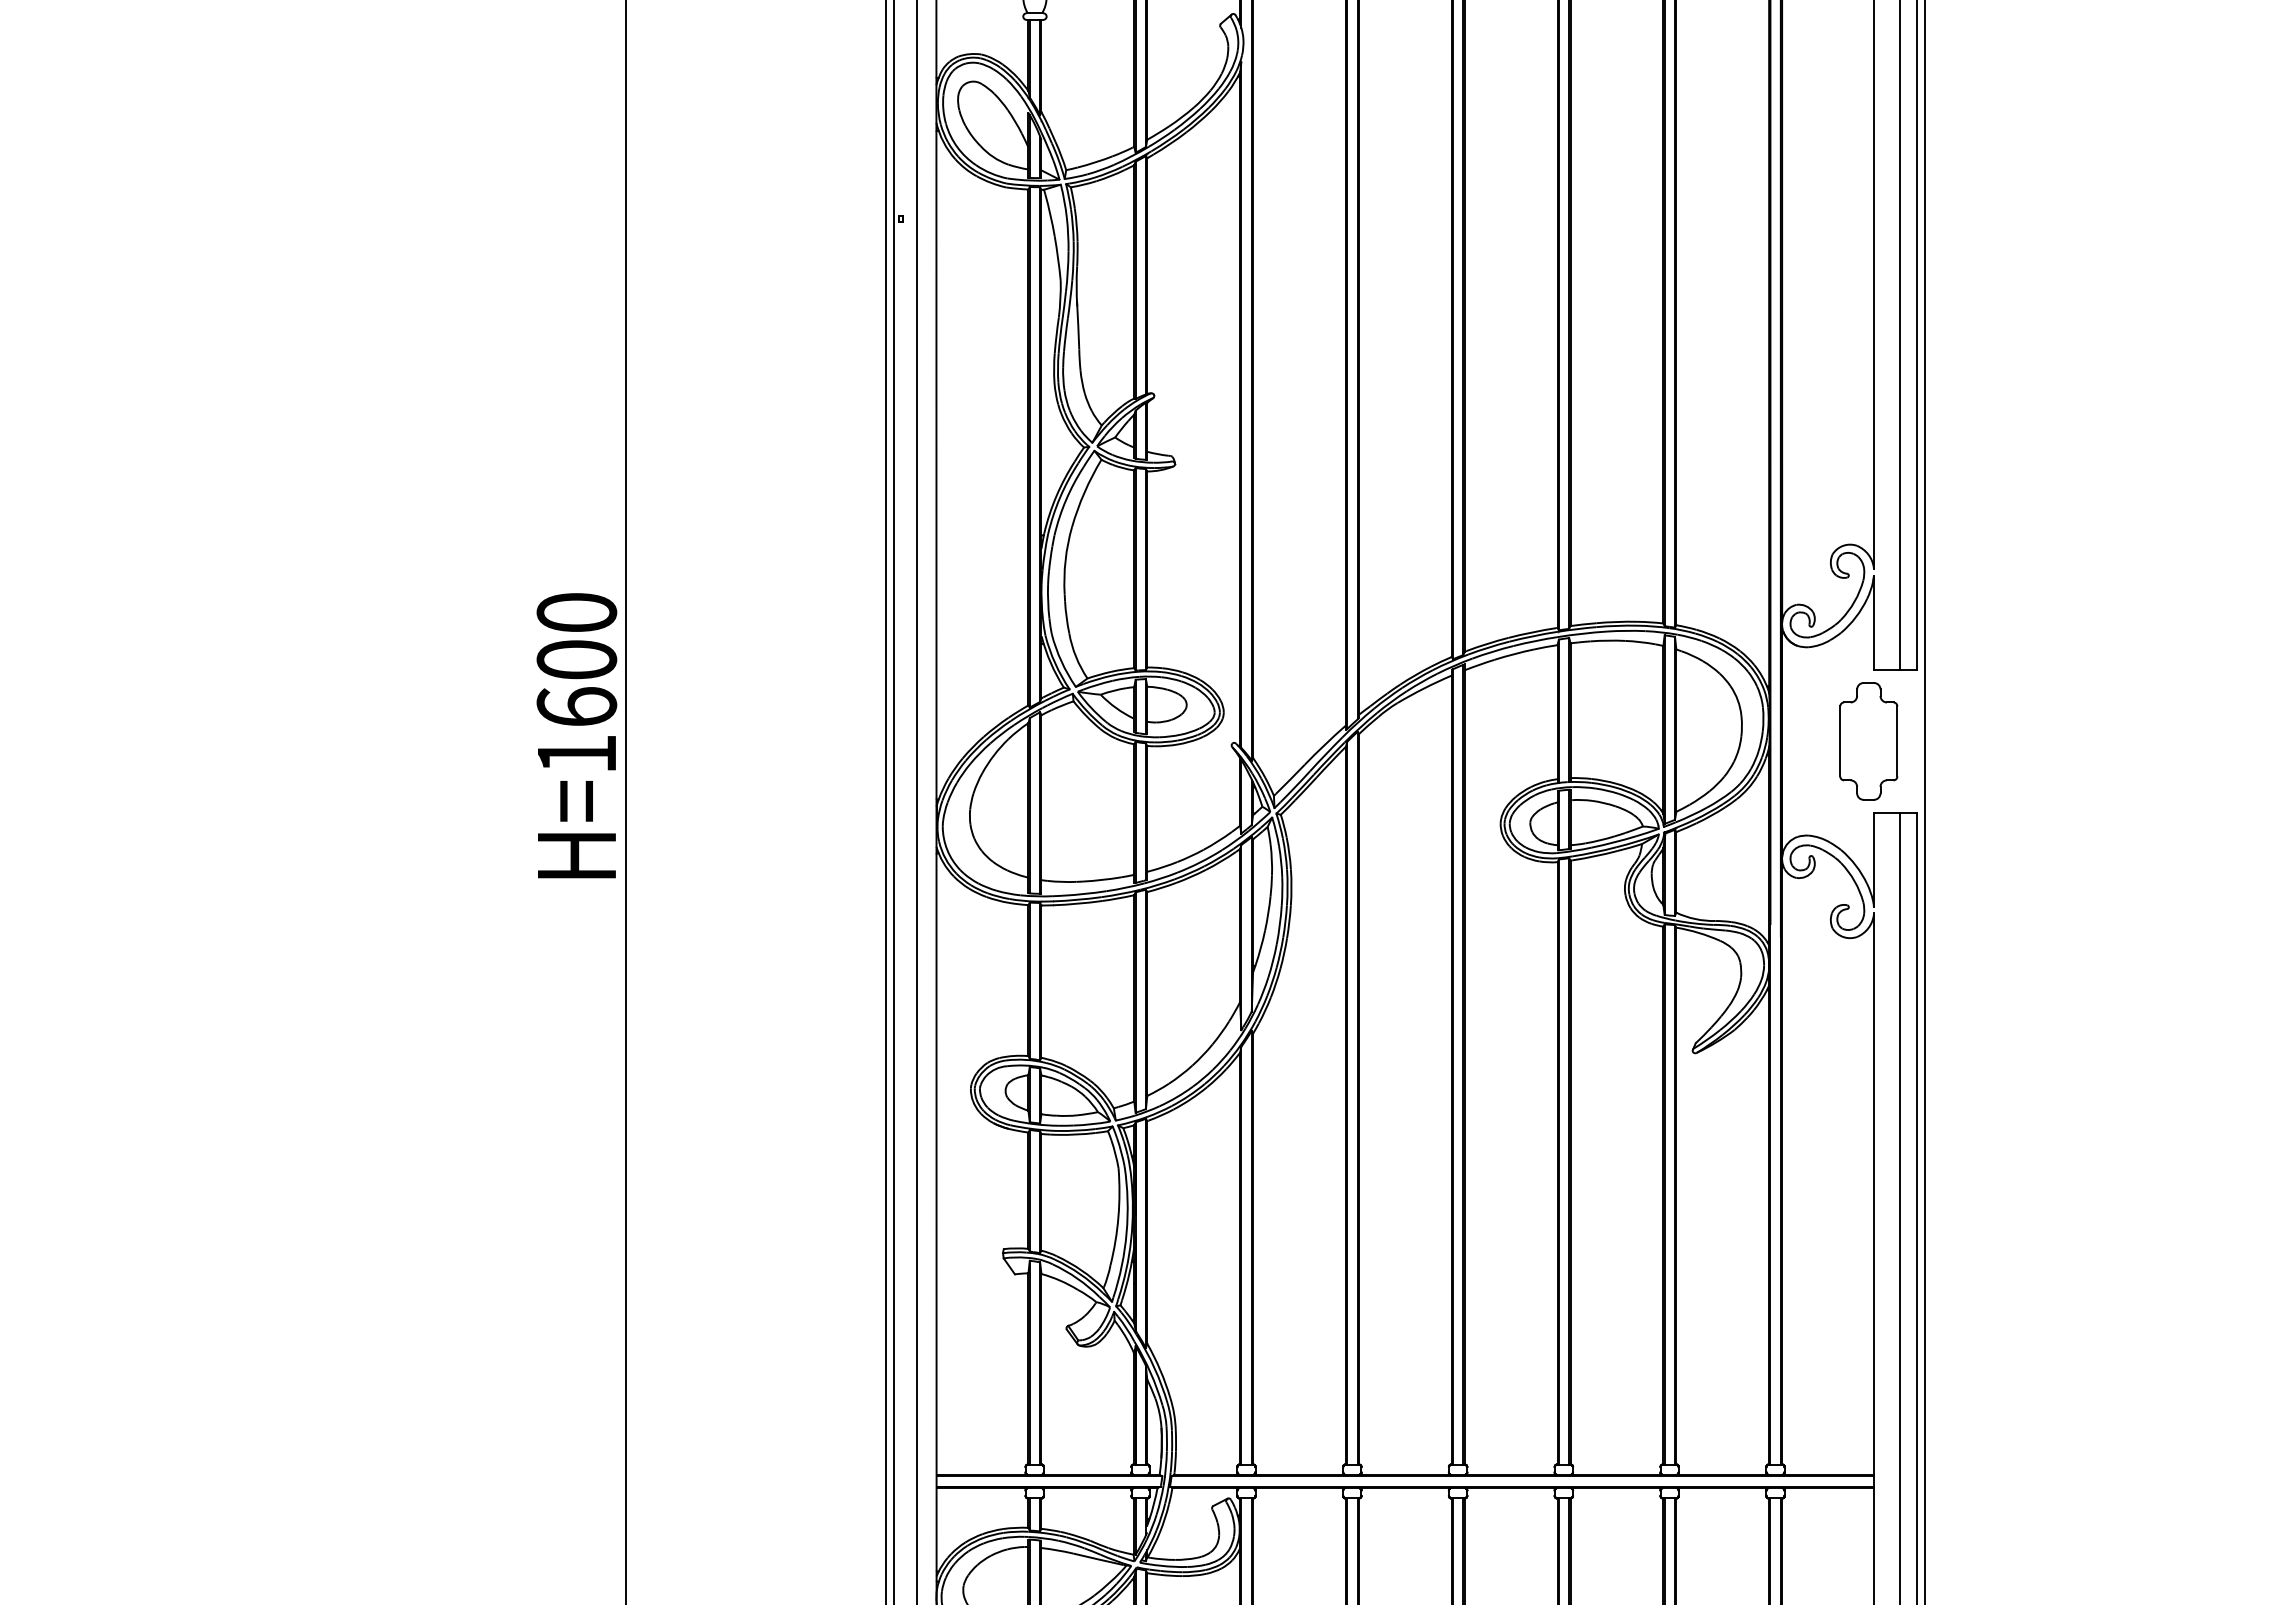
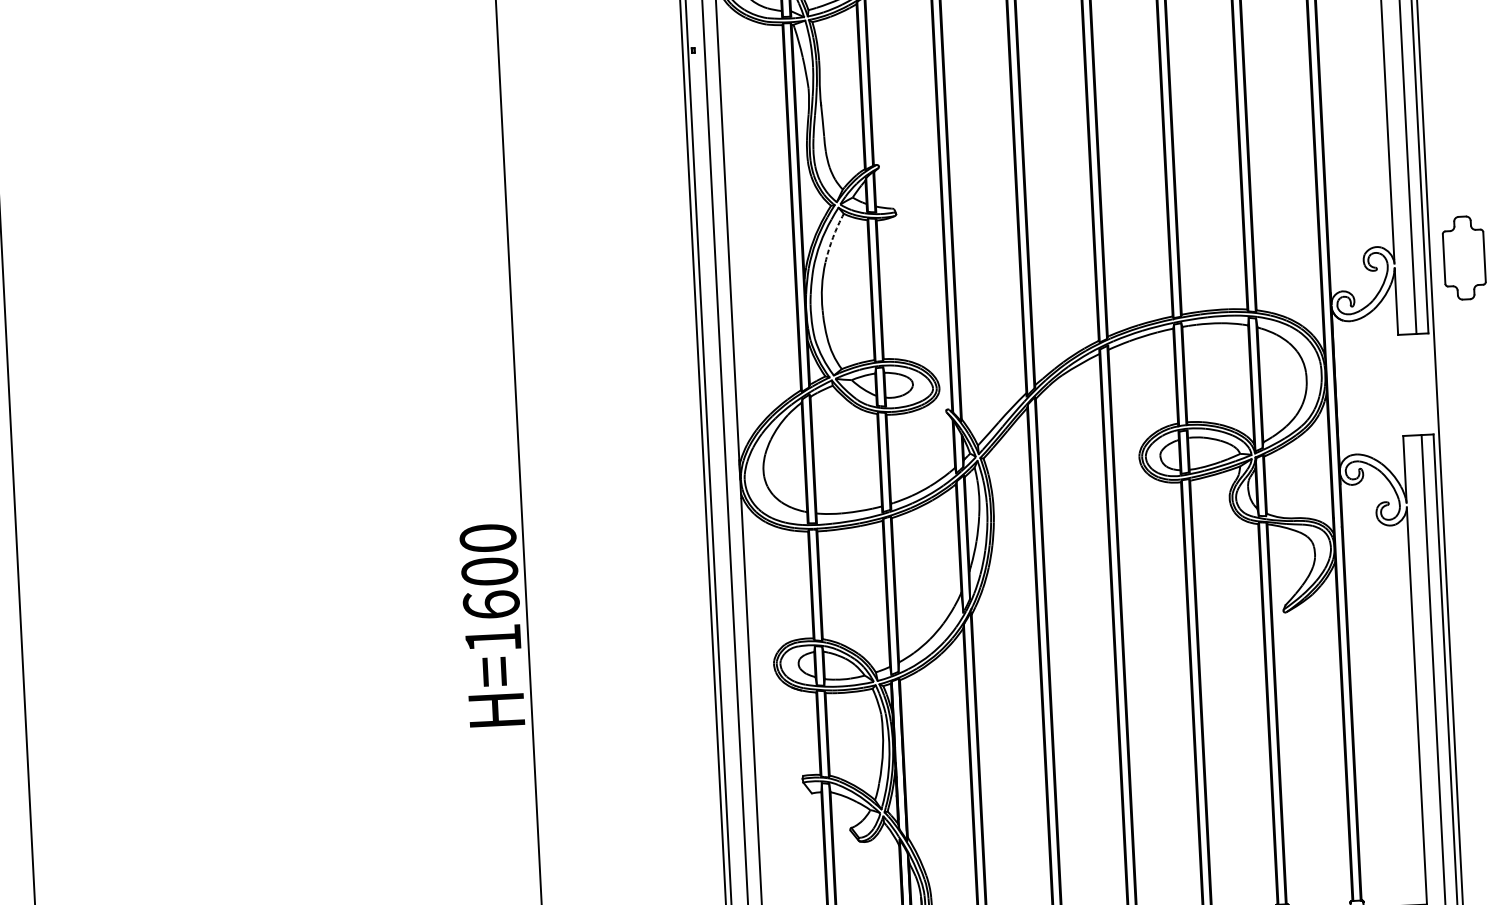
arc: (1084, 492) -> (833, 237), solid -> dashed
text: (576, 735) -> (492, 625), moved
part: (1868, 741) -> (1464, 258), moved

